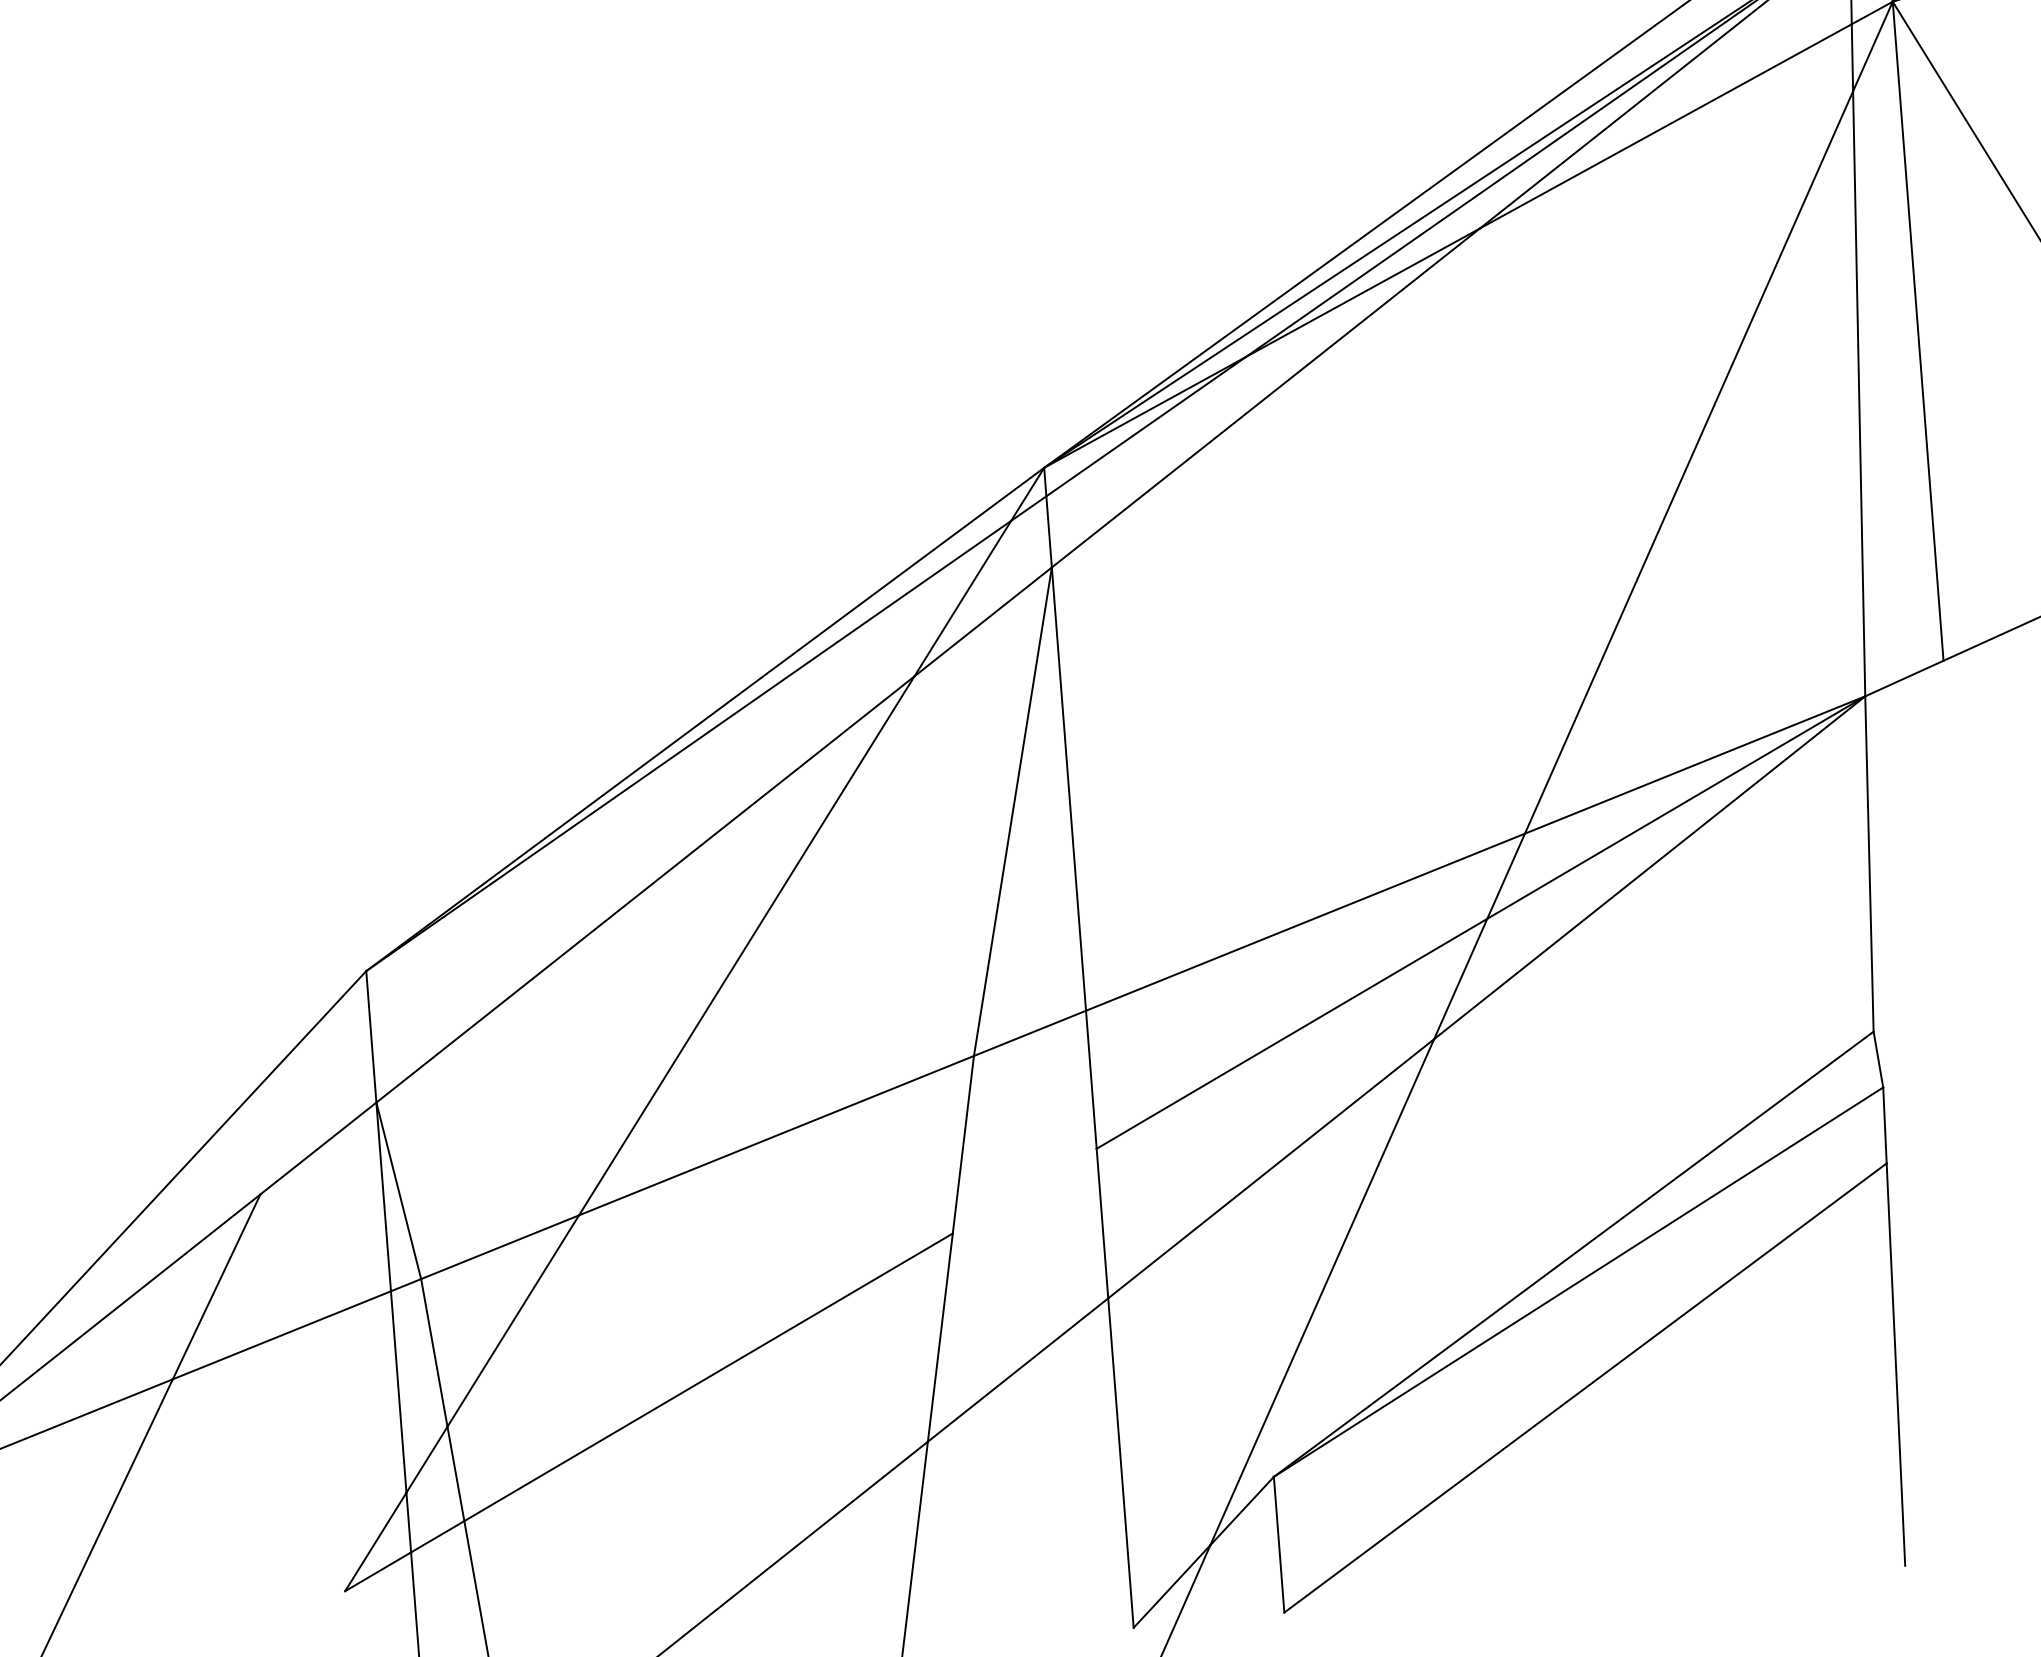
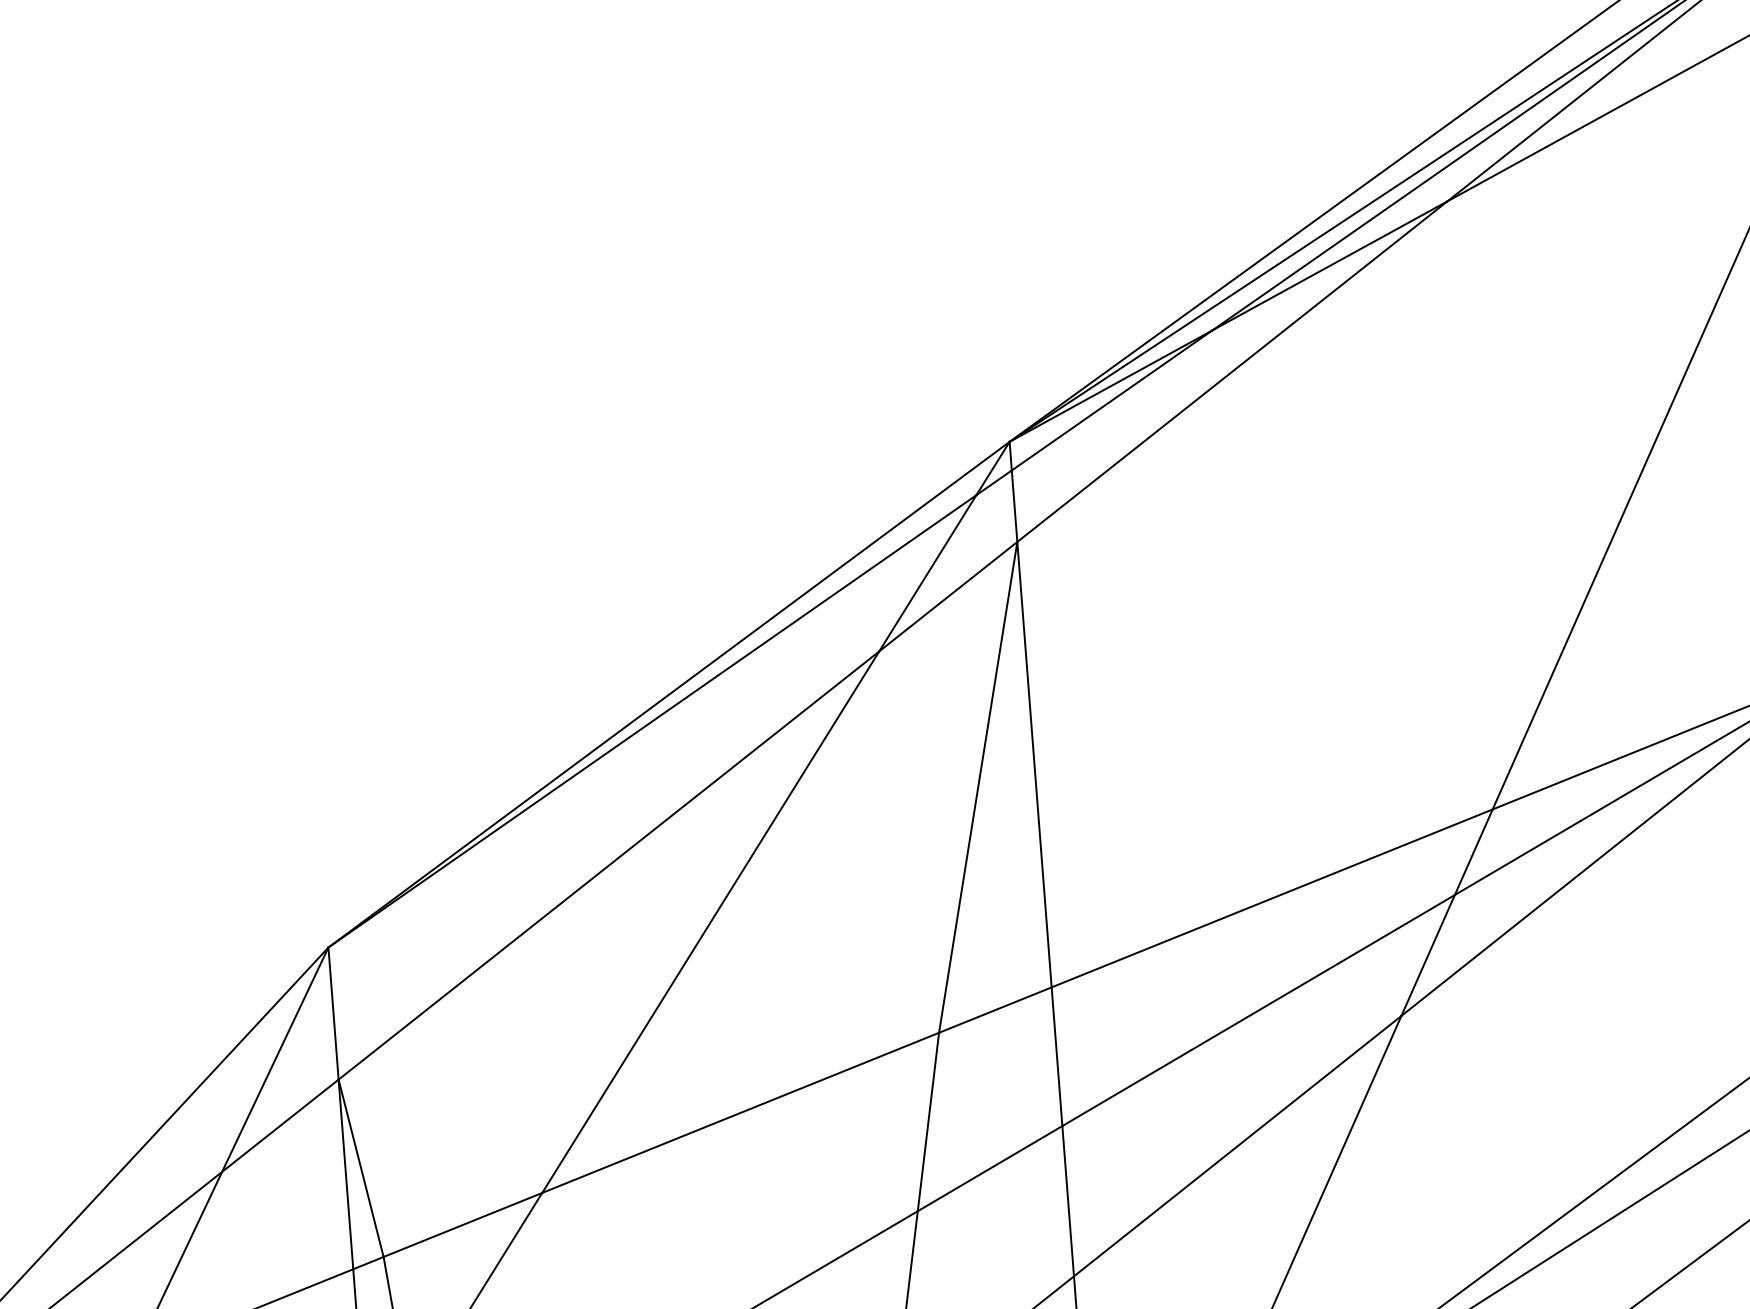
line: (313, 1082) -> (275, 1059), added
line: (1024, 1190) -> (989, 1167), added

